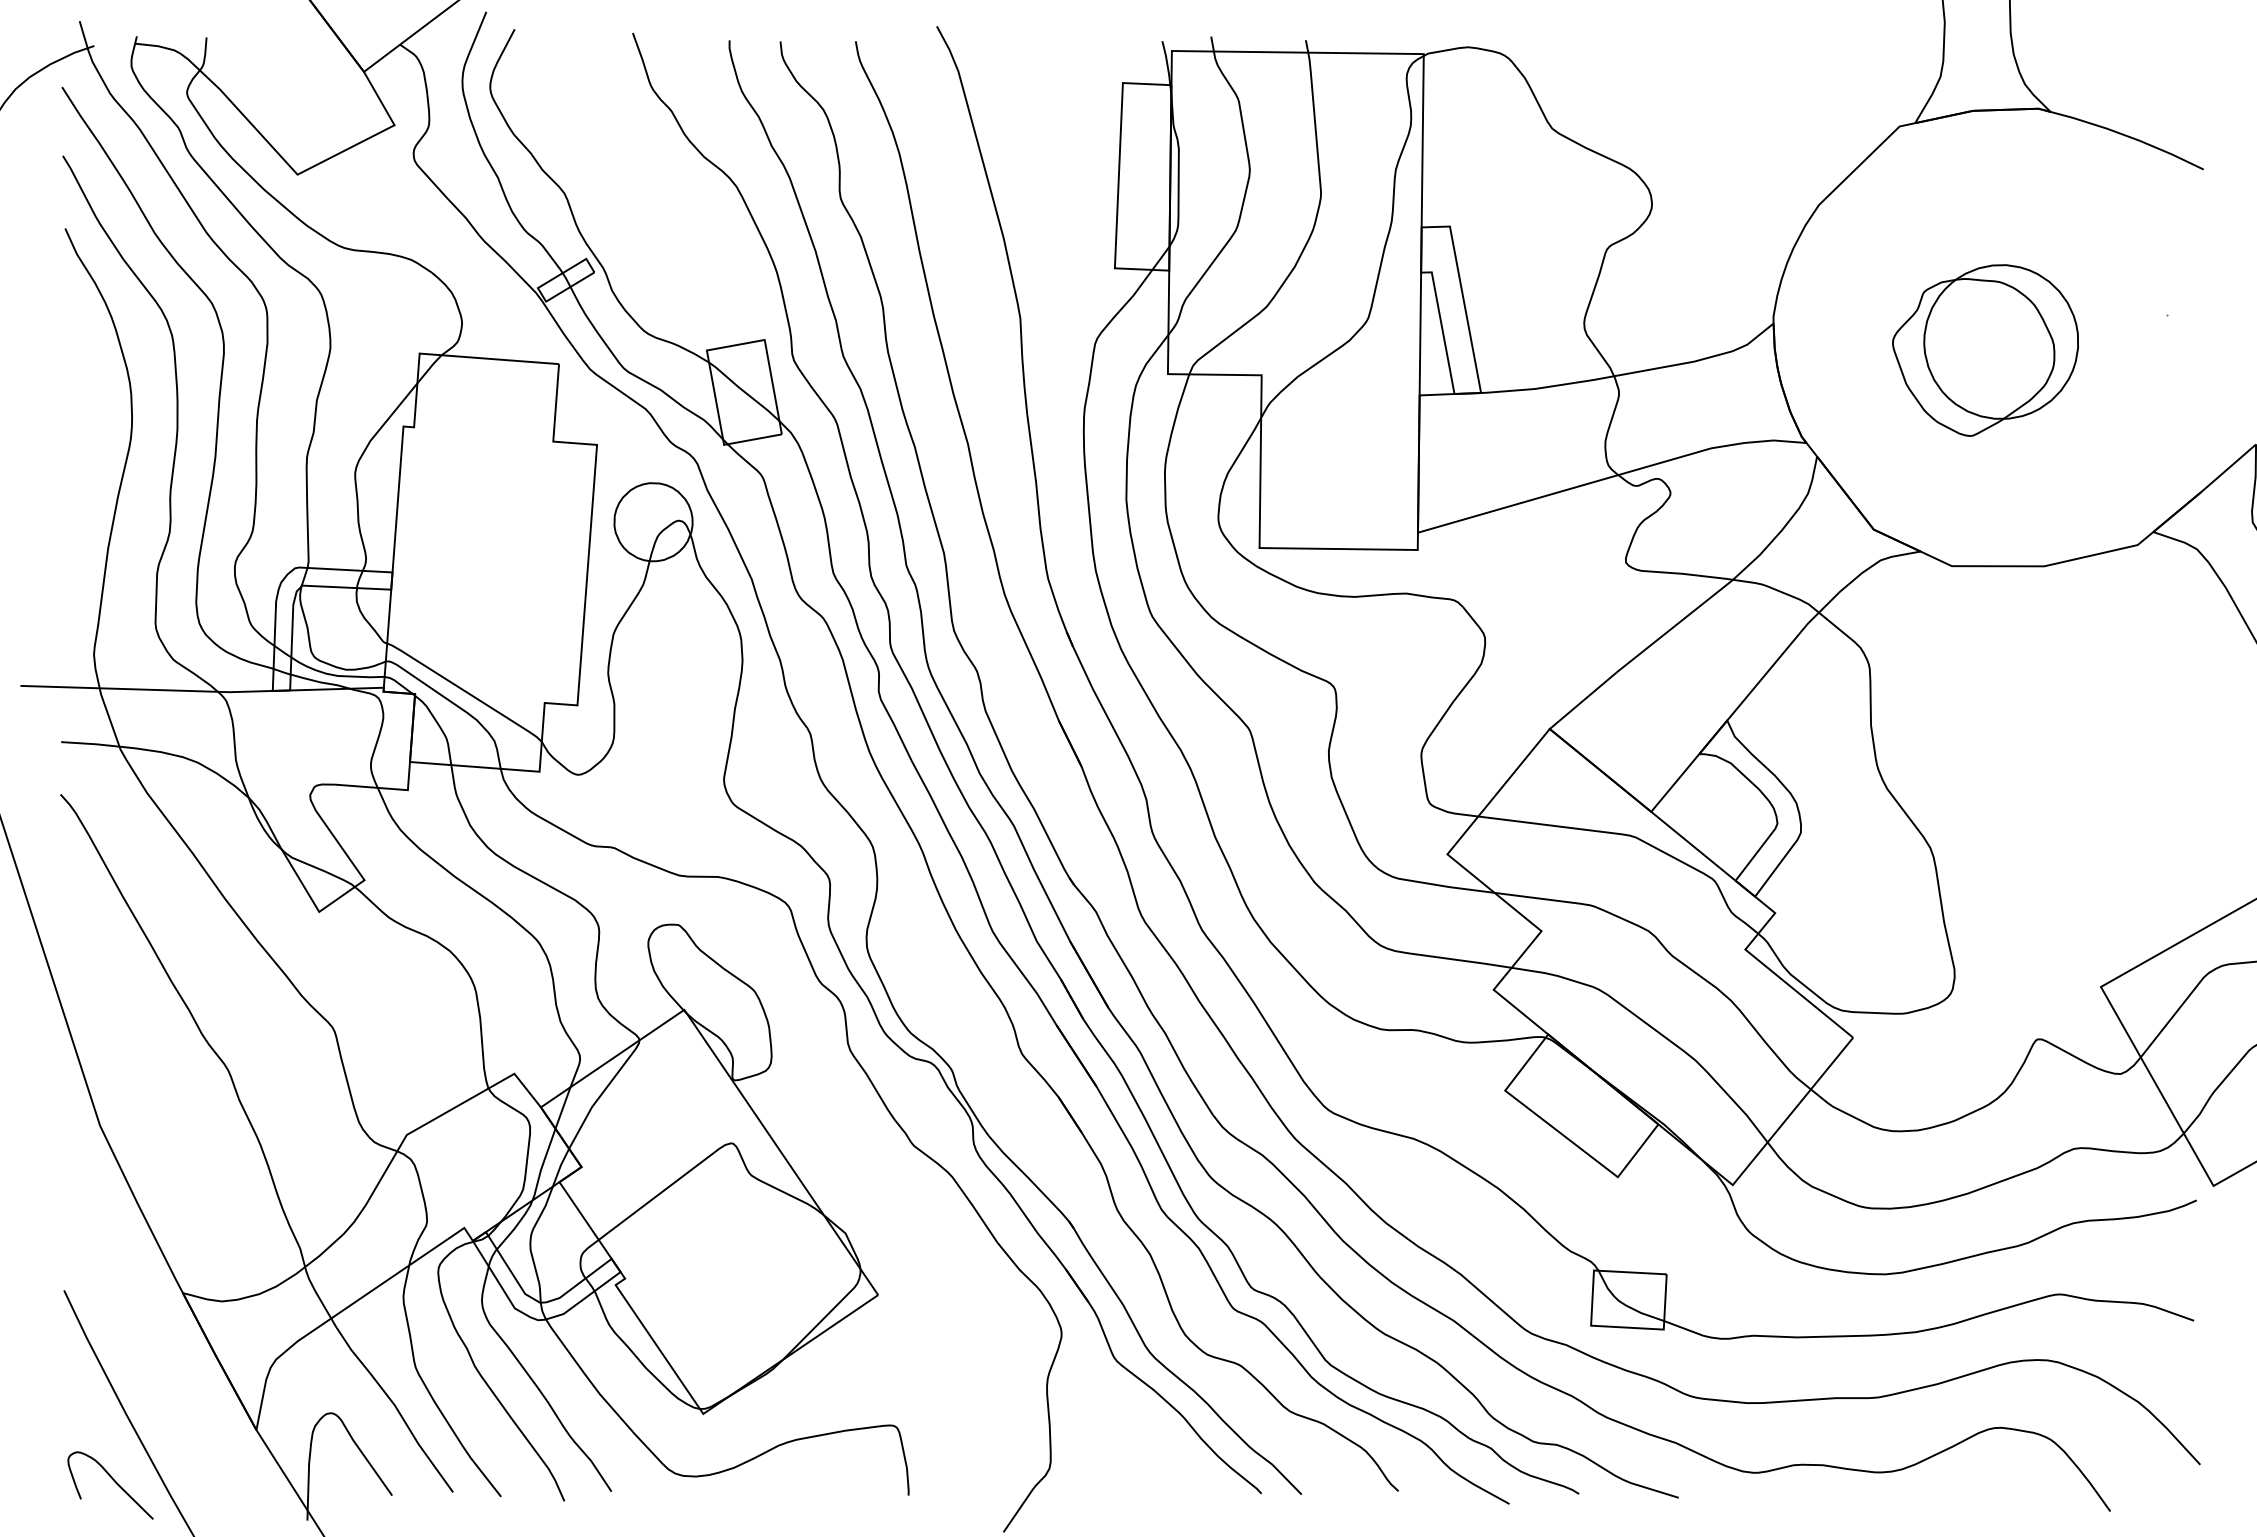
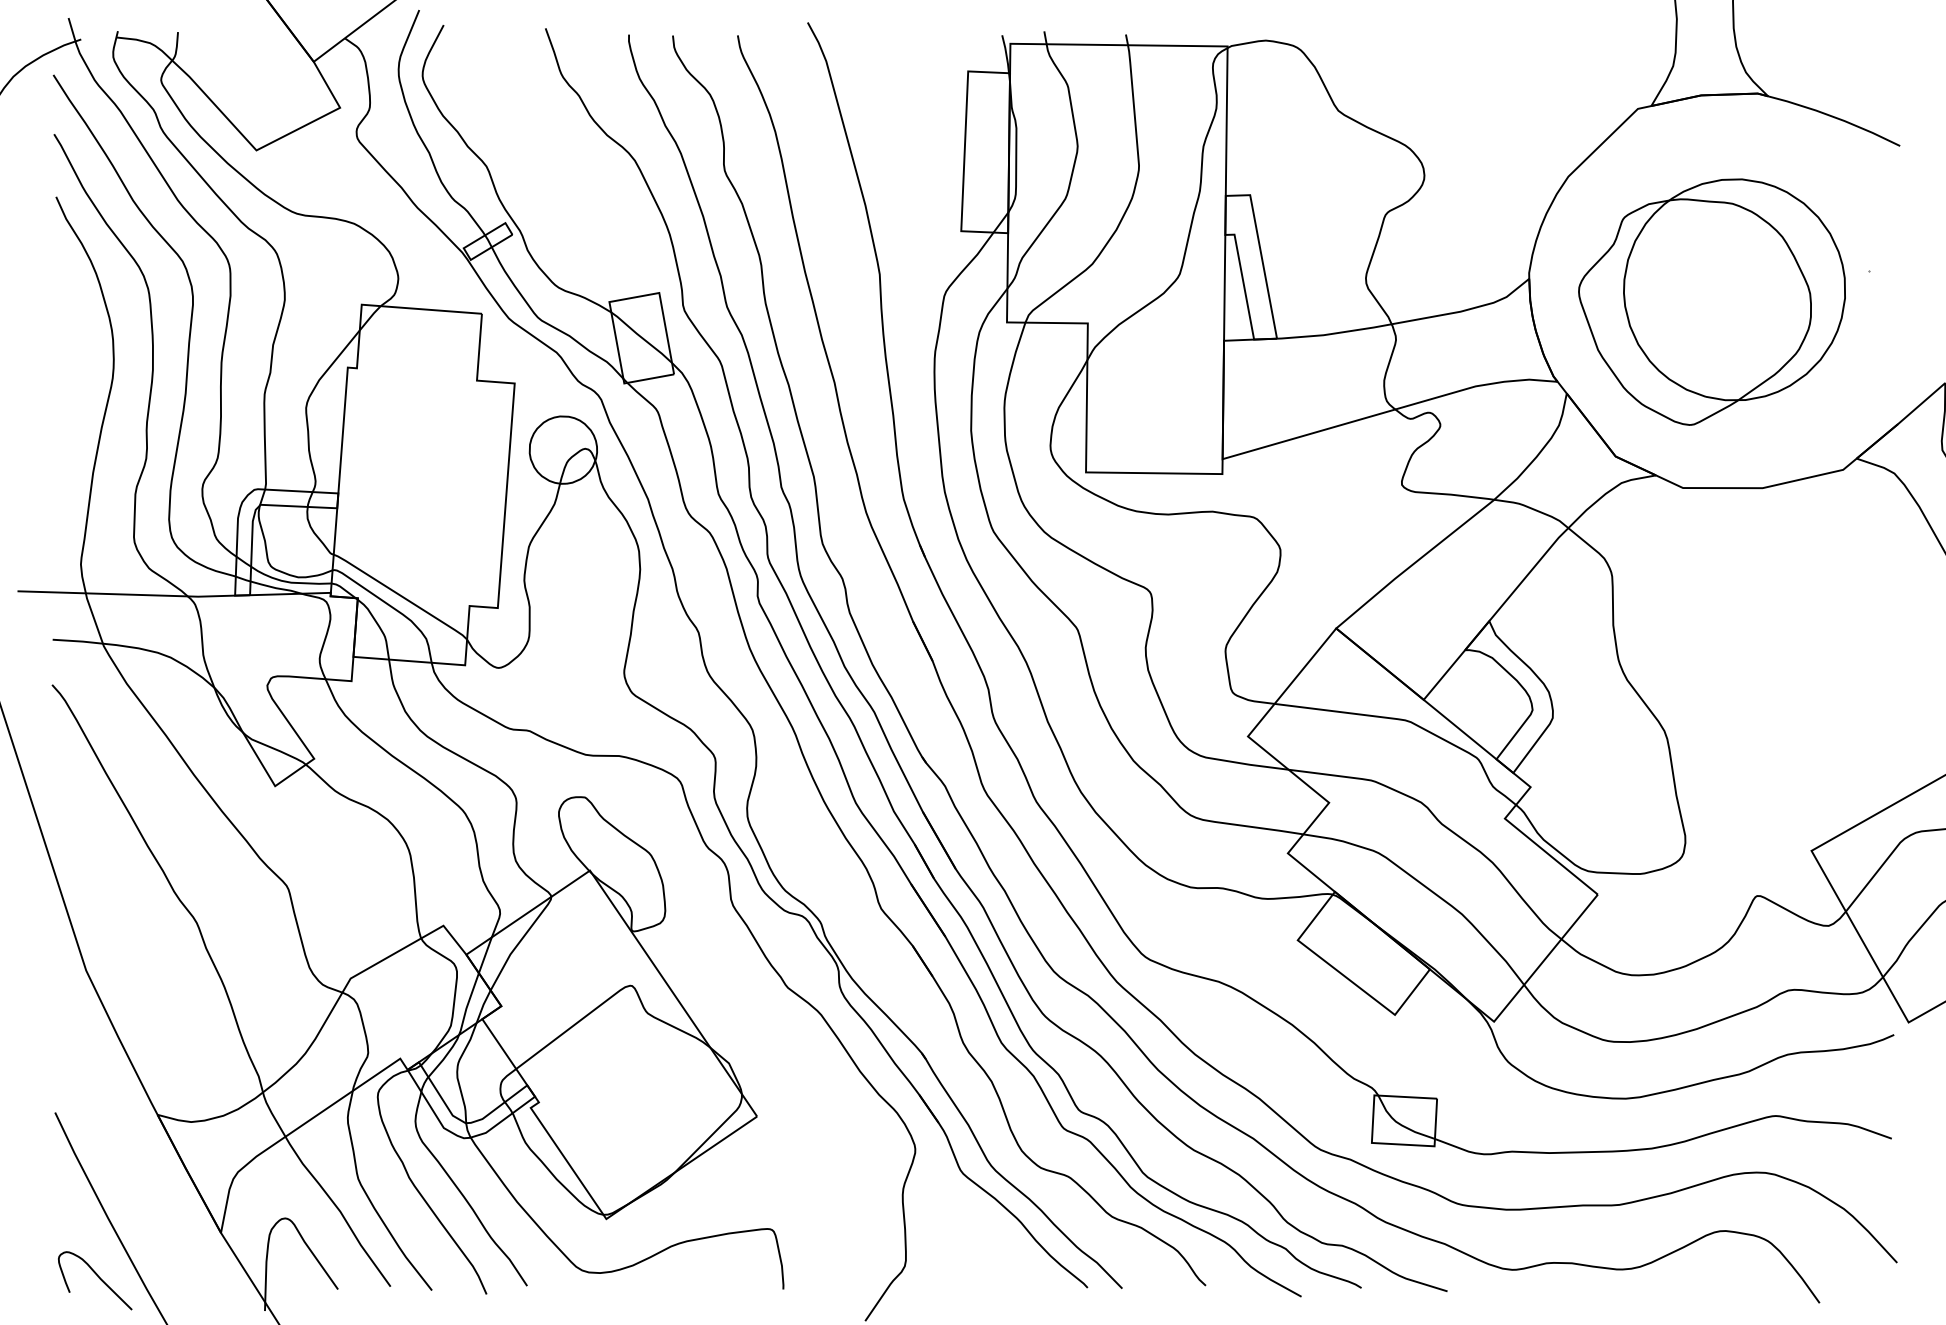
part: (1985, 350) -> (1711, 302), size x1.67

